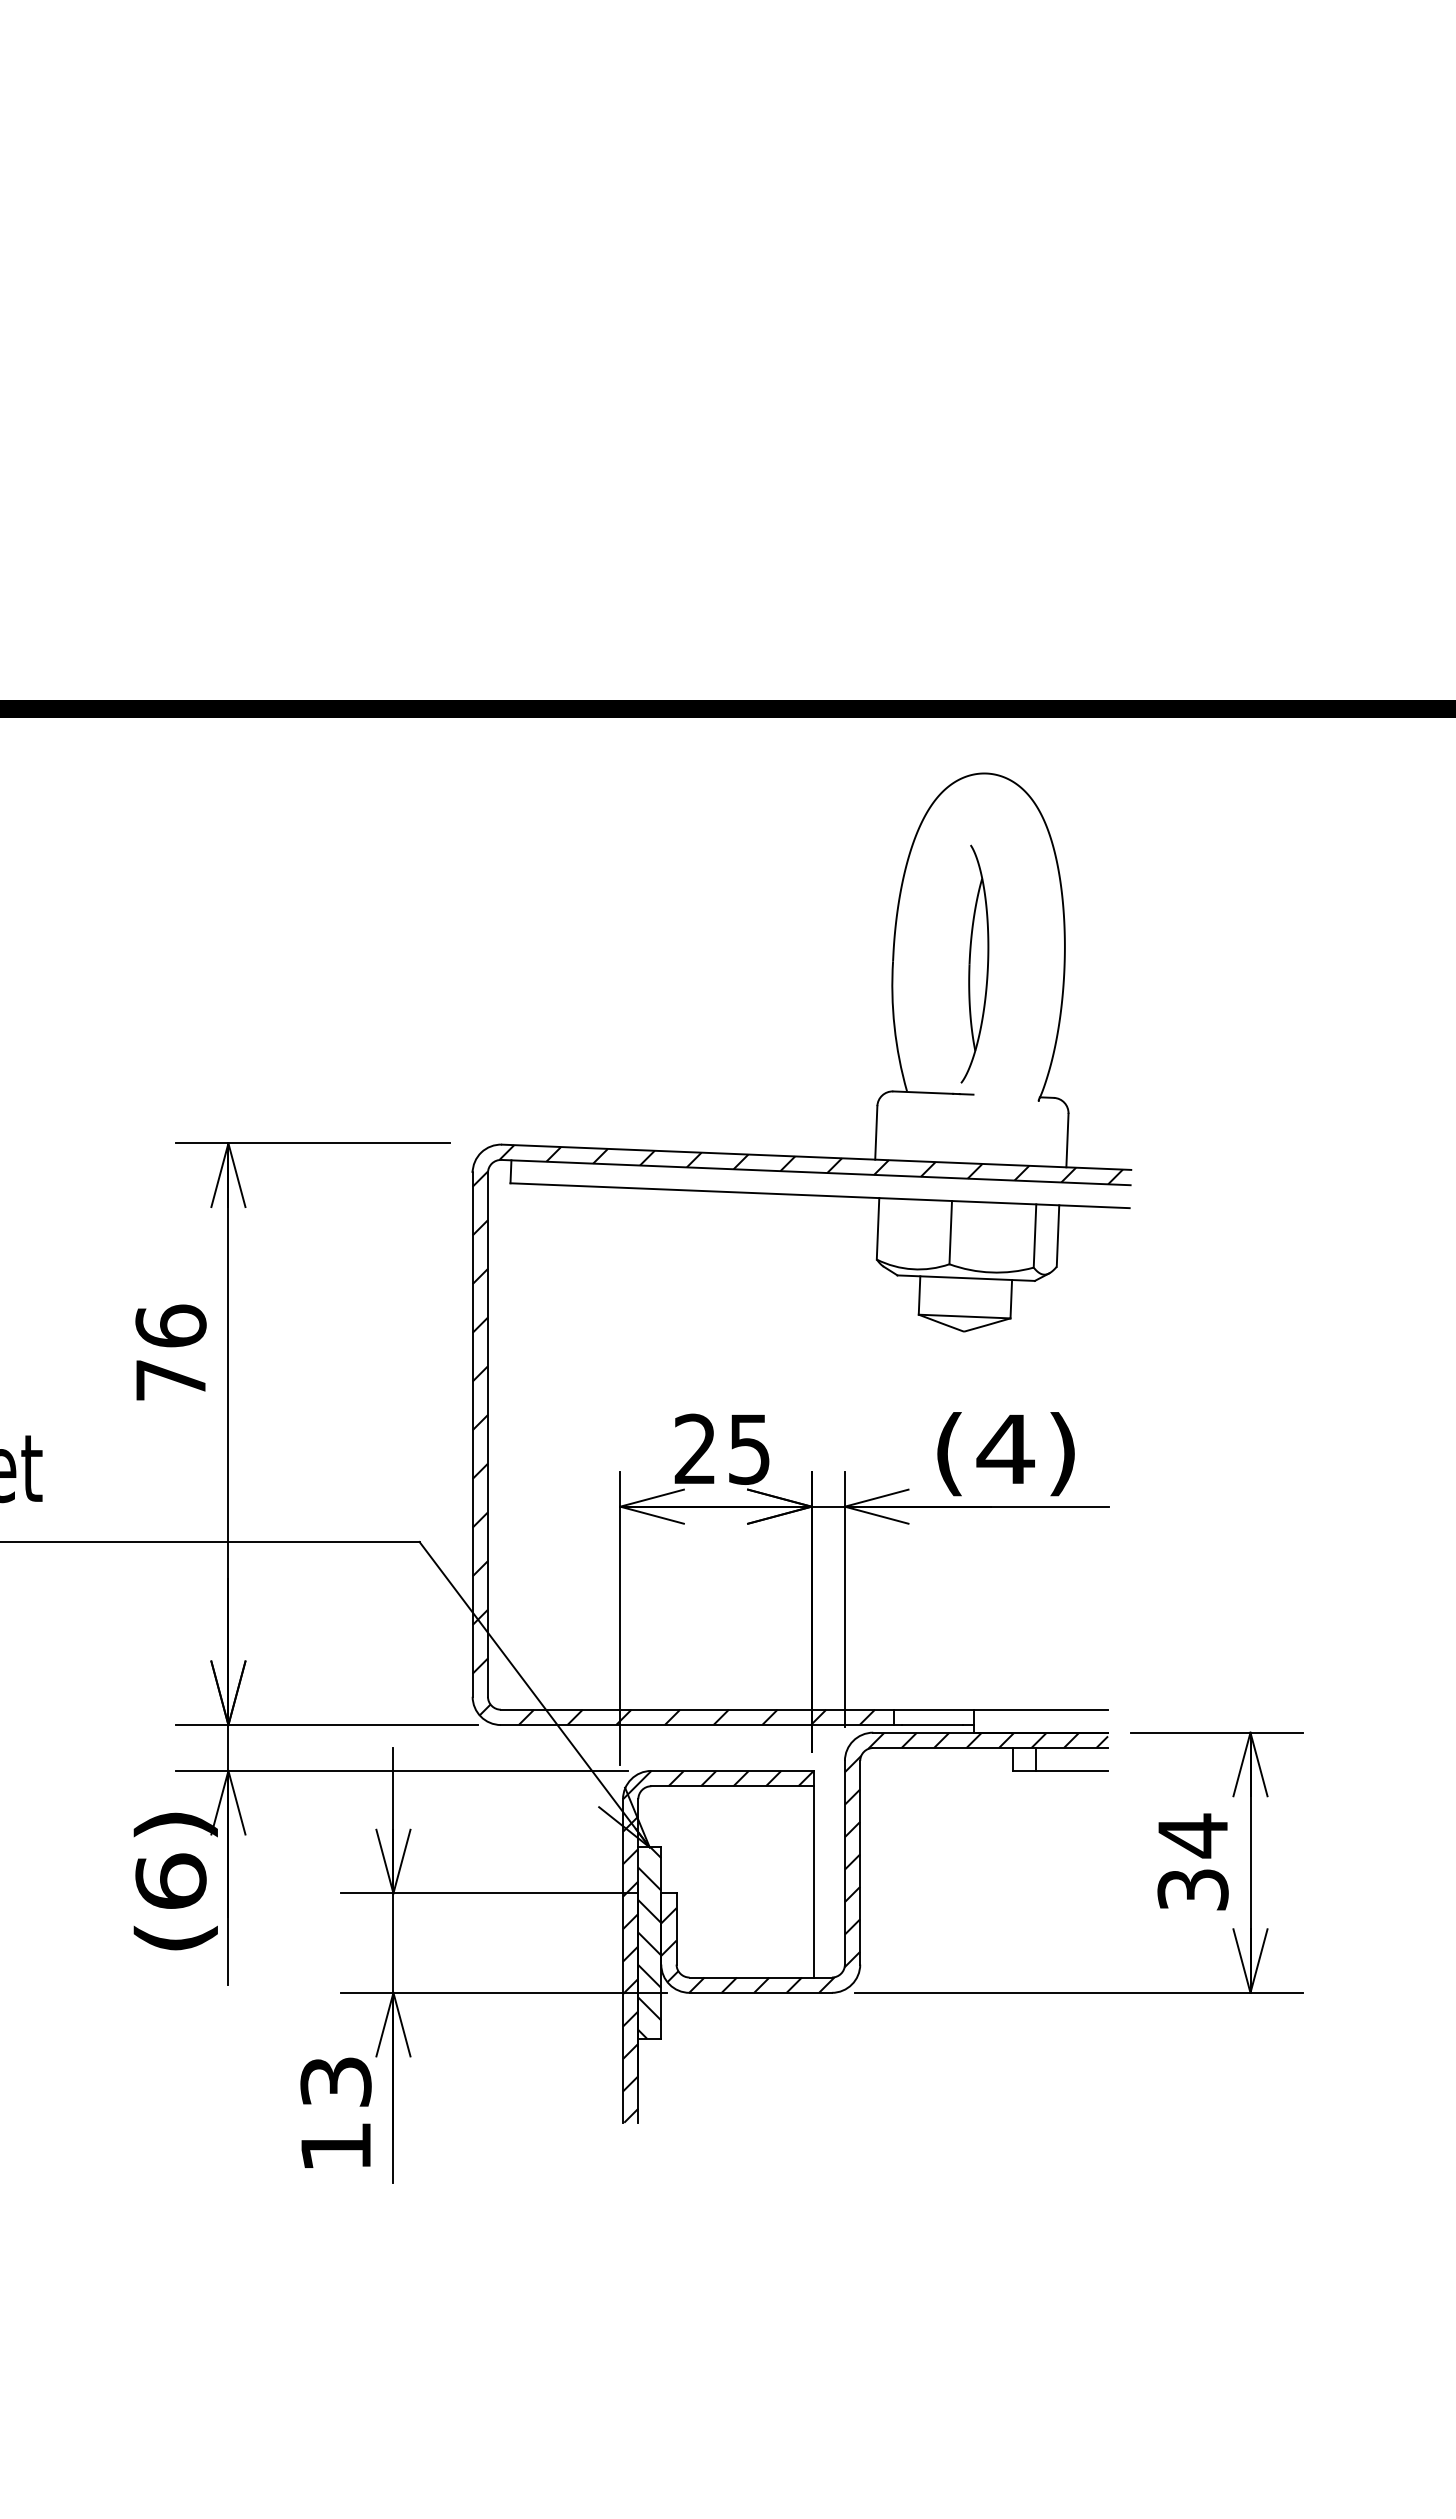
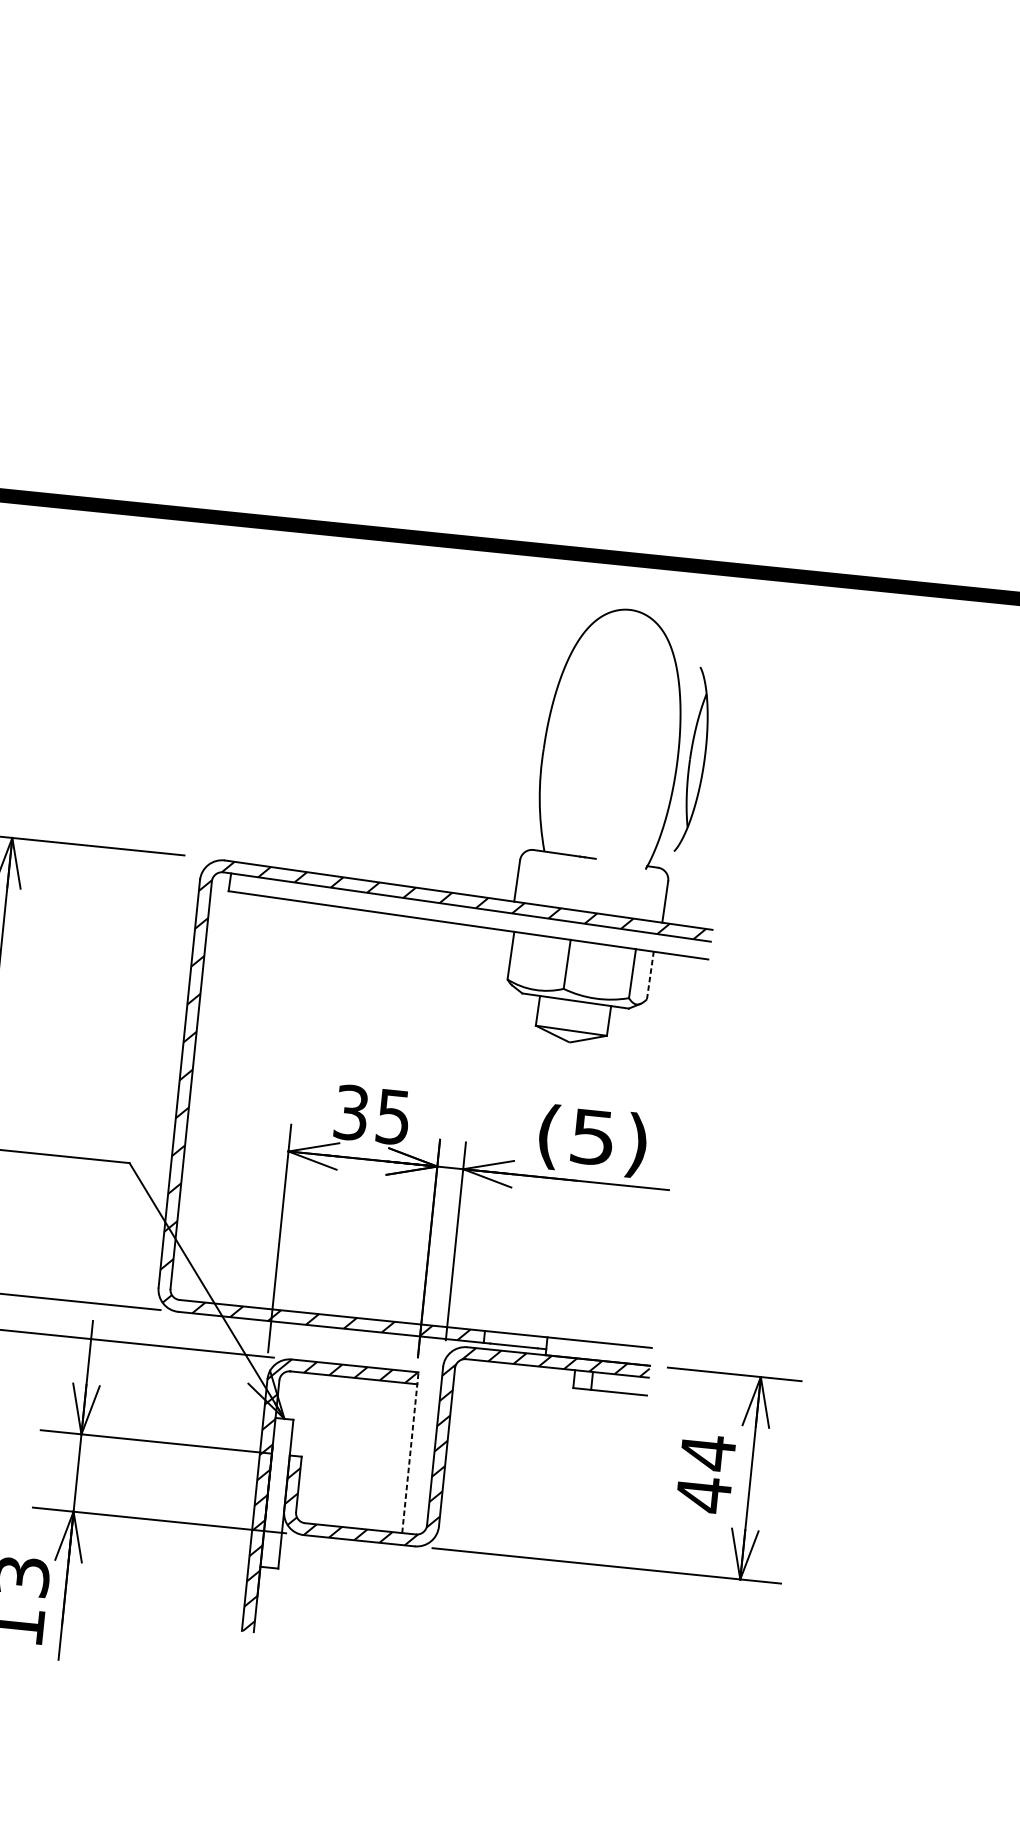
part: (974, 963) -> (693, 759), moved
line: (1058, 1236) -> (650, 975), solid -> dashed
text: (694, 1448) -> (350, 1112), 25 -> 35
text: (1005, 1449) -> (592, 1137), (4) -> (5)
line: (814, 1873) -> (410, 1452), solid -> dashed
text: (1192, 1889) -> (703, 1494), 34 -> 44
hatch: (649, 1942) -> (276, 1492), removed

